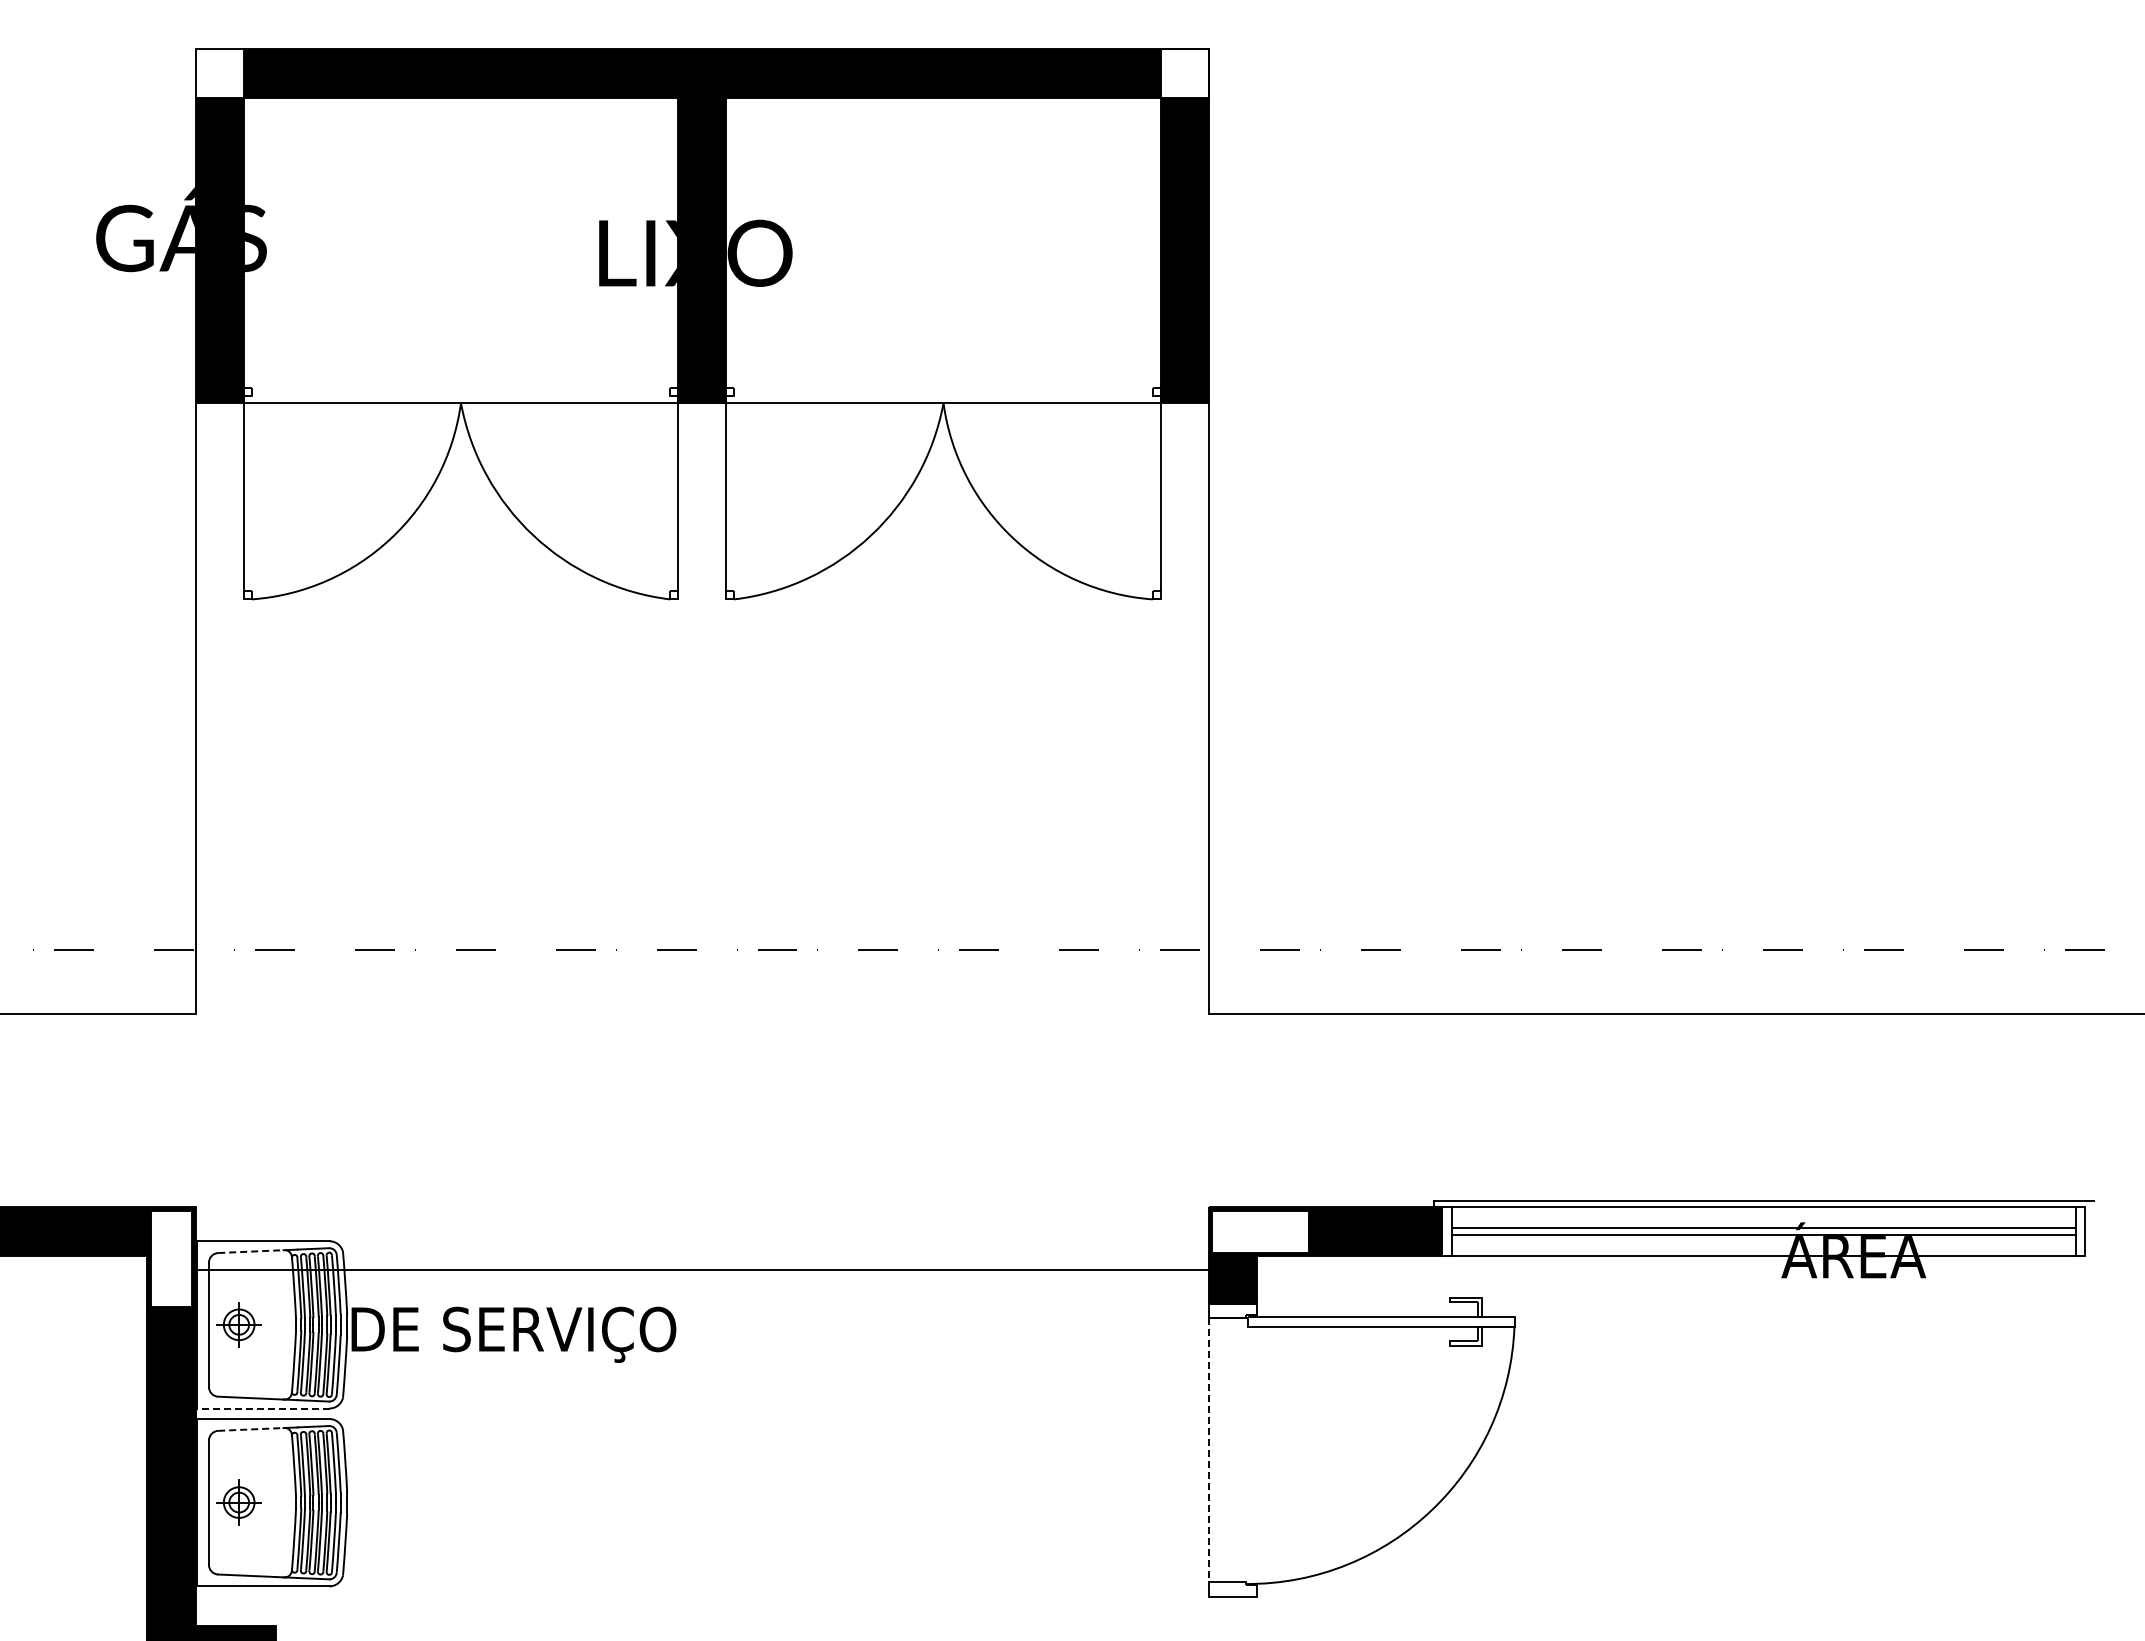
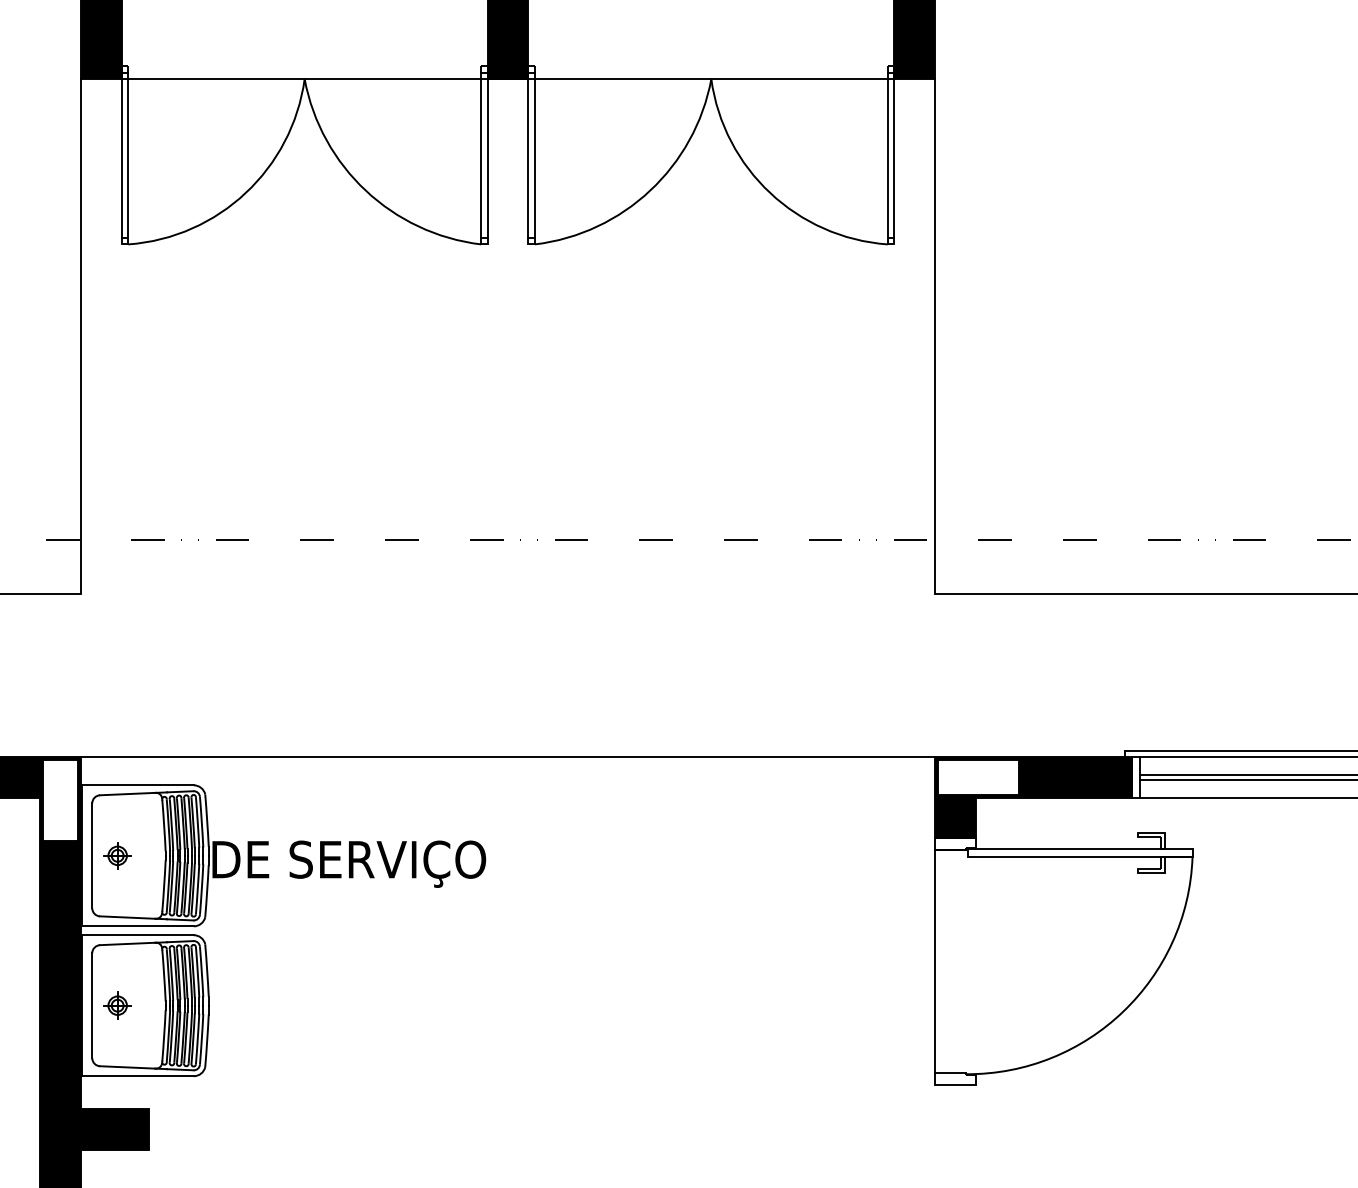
line: (251, 493) -> (128, 155), added
line: (670, 493) -> (481, 155), added
line: (734, 493) -> (535, 155), added
line: (1152, 493) -> (887, 155), added
line: (251, 1251) -> (128, 793), dashed -> solid
line: (701, 1270) -> (507, 756), moved
part: (238, 1324) -> (117, 855), size x0.71
line: (262, 1408) -> (137, 926), dashed -> solid
line: (251, 1429) -> (128, 944), dashed -> solid
line: (1208, 1450) -> (934, 961), dashed -> solid
part: (238, 1502) -> (117, 1005), size x0.71

